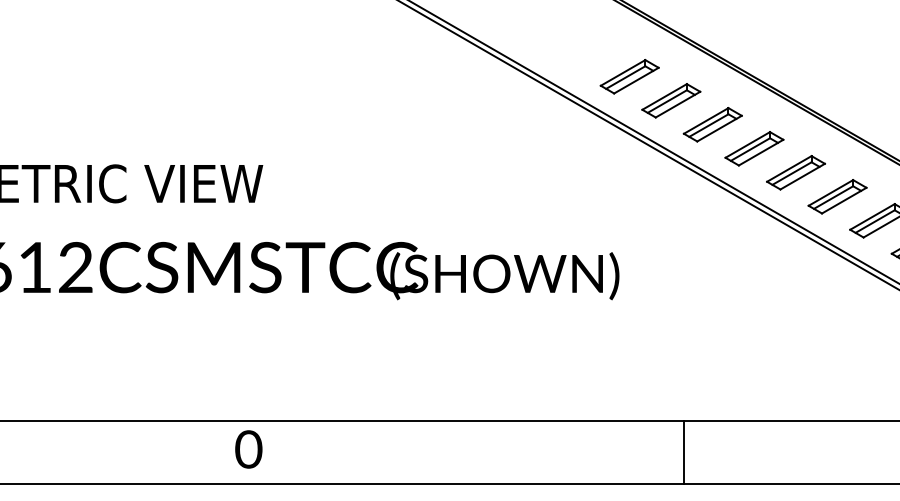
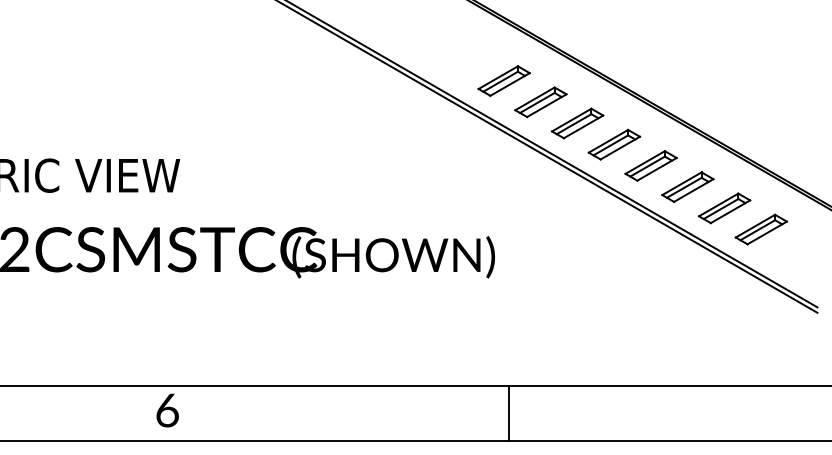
text: (248, 449) -> (167, 410), 0 -> 6
line: (683, 452) -> (508, 413), moved

